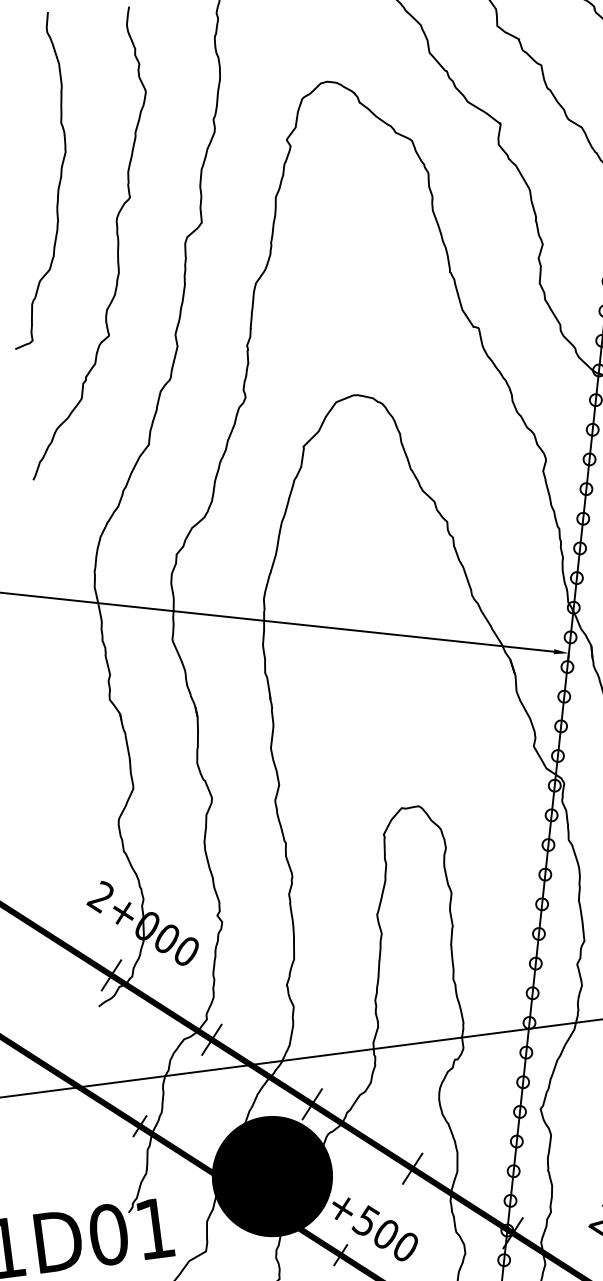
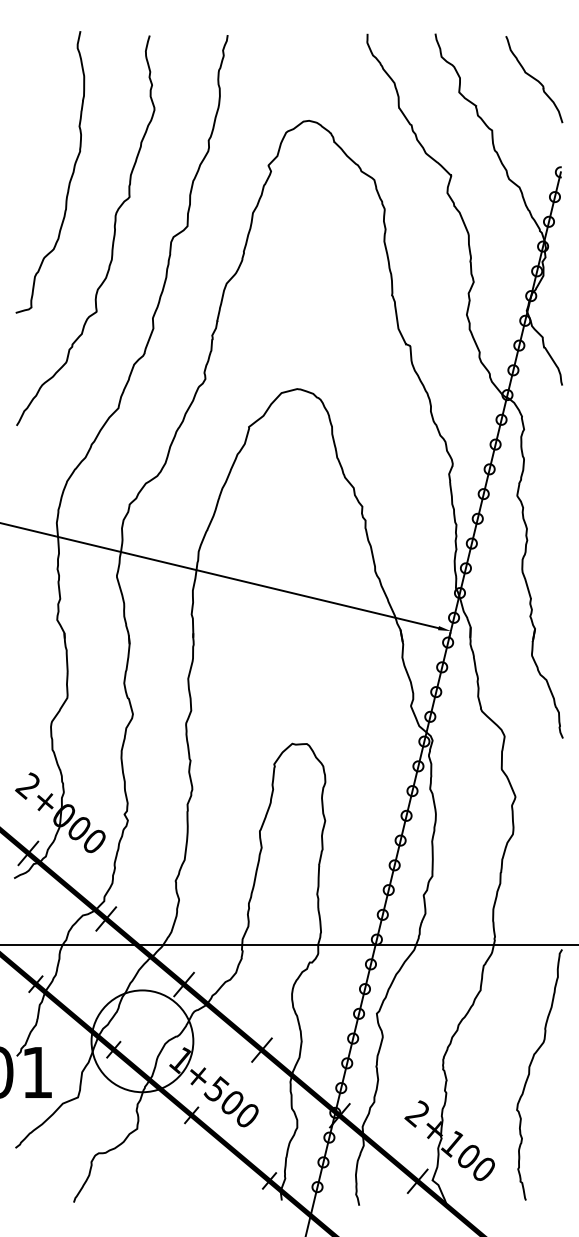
fill: (272, 1176) -> (142, 1041), removed

